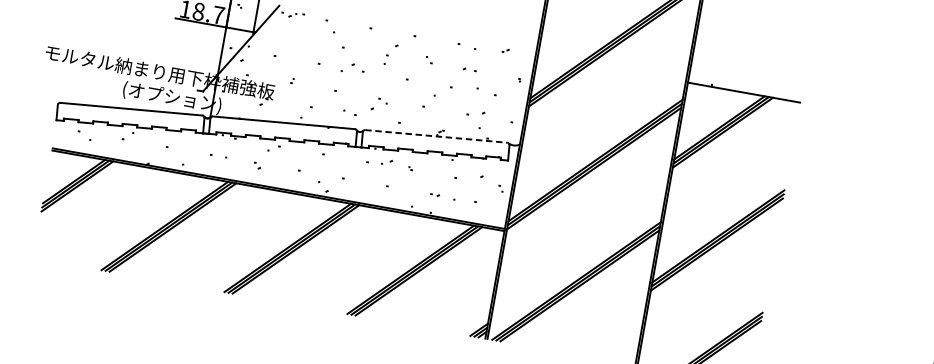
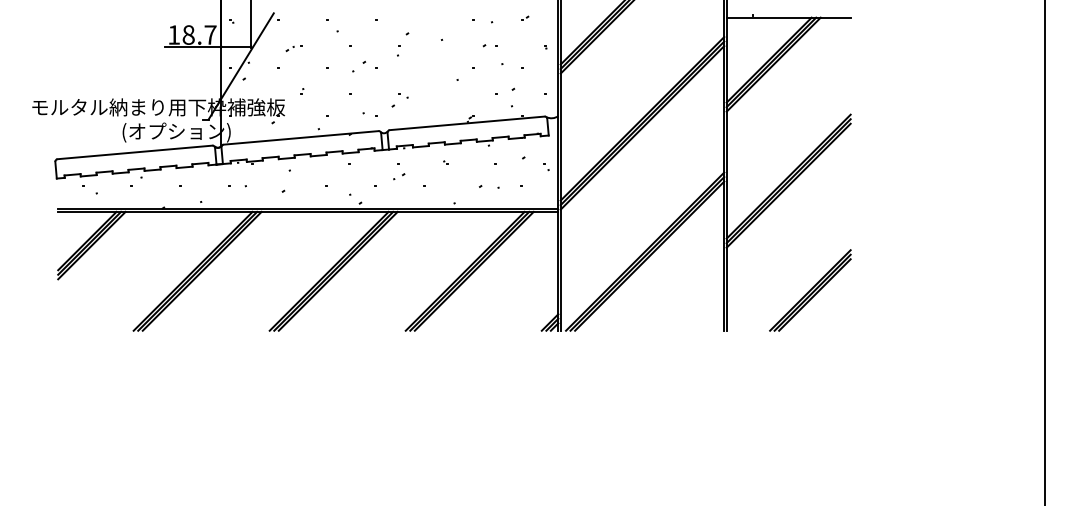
part: (295, 15) -> (293, 48), moved
line: (436, 136) -> (467, 123), dashed -> solid
part: (387, 162) -> (399, 176), moved

